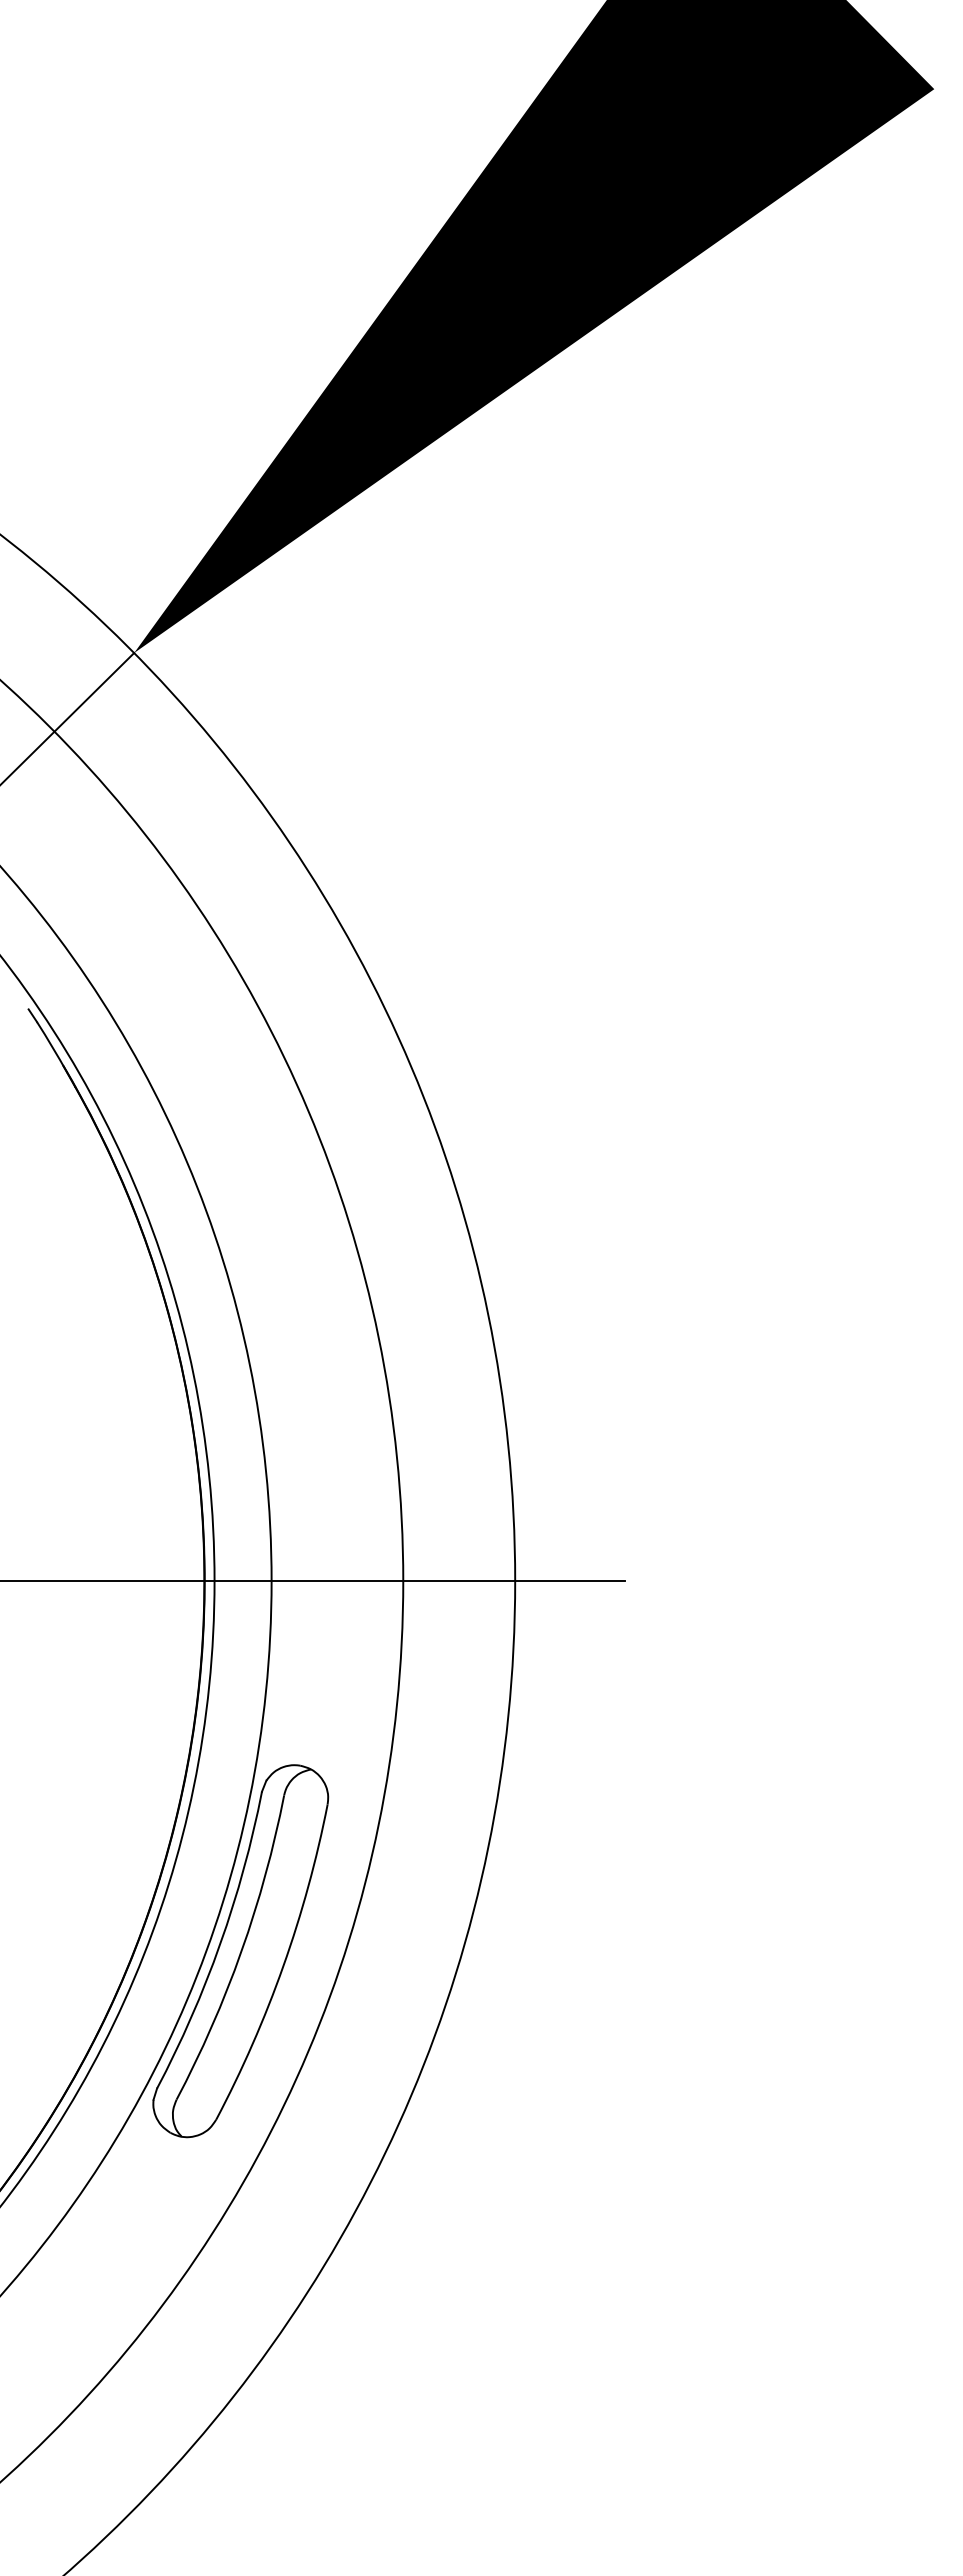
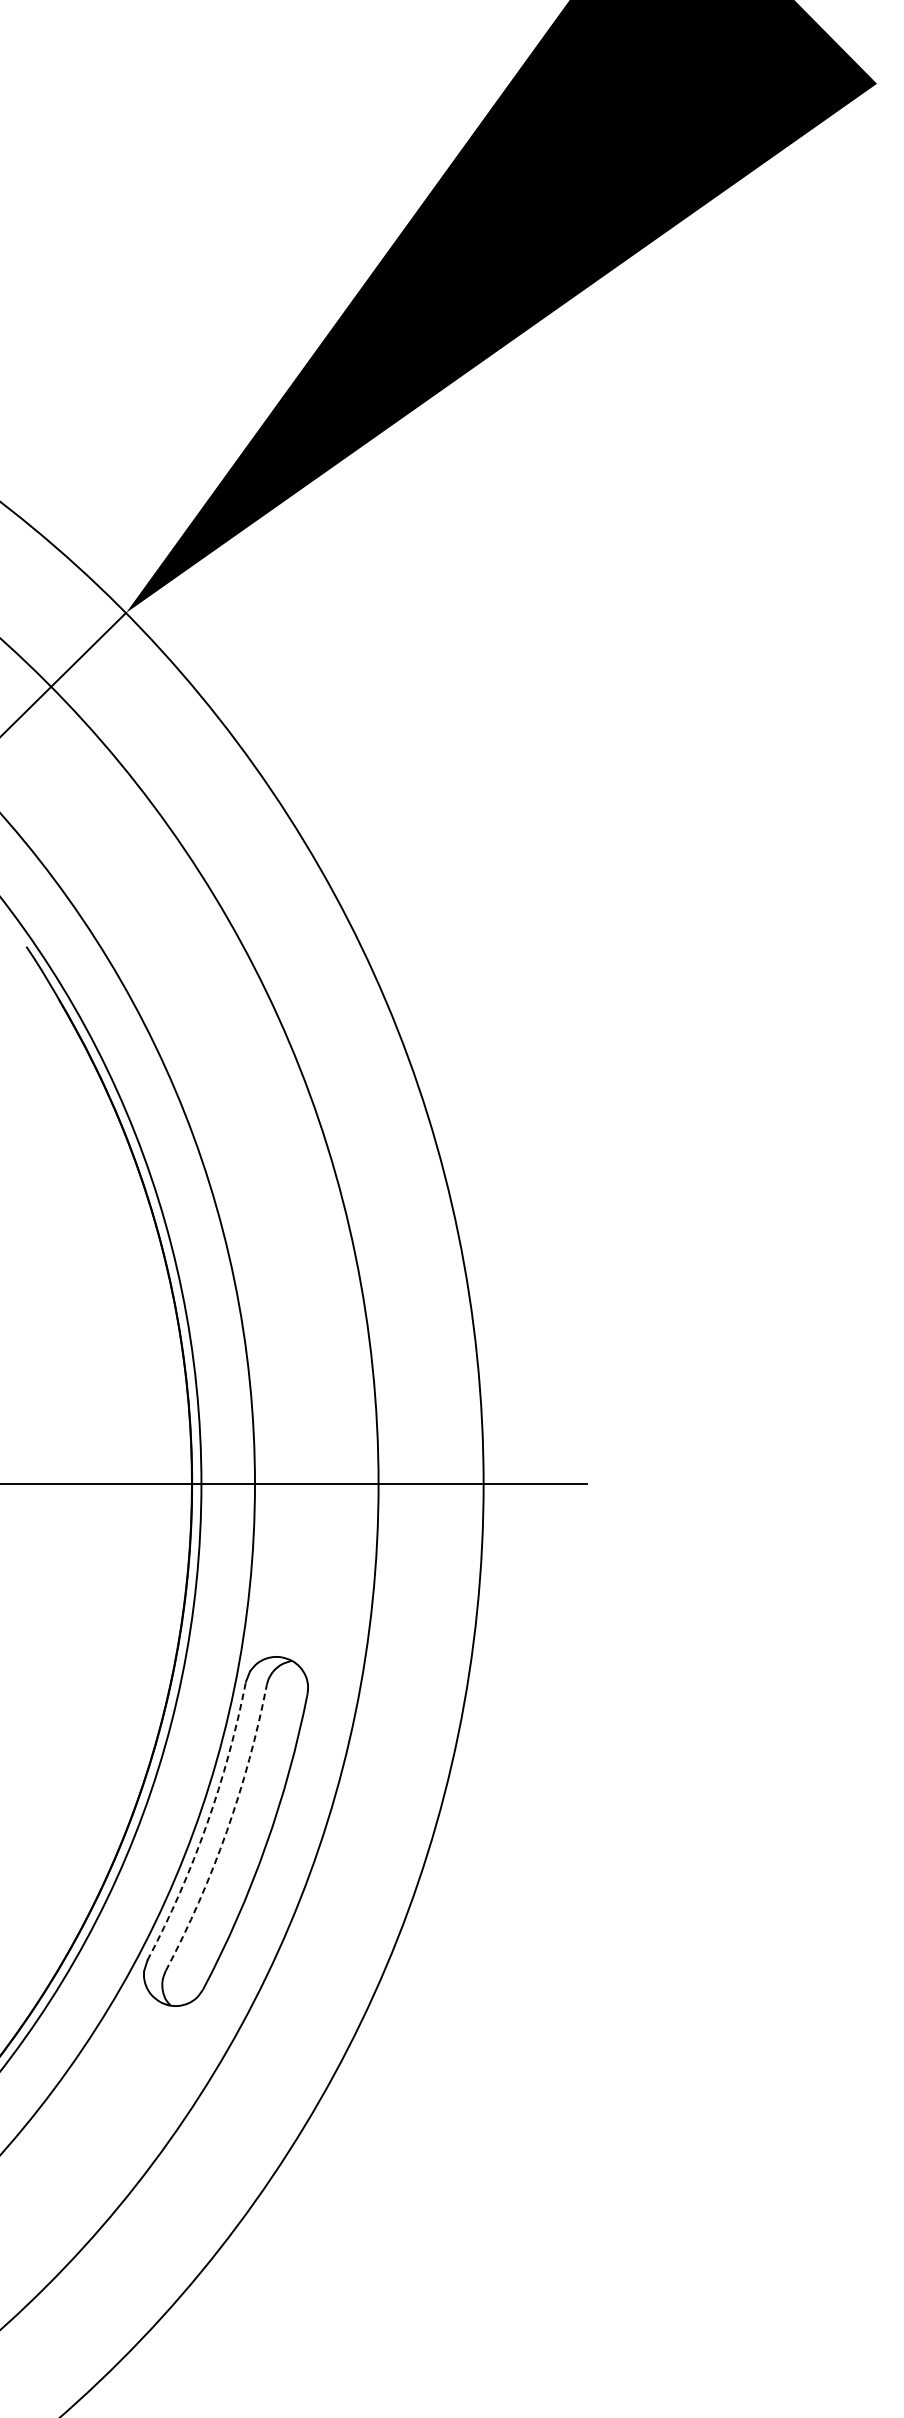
arc: (220, 1943) -> (207, 1824), solid -> dashed
arc: (241, 1951) -> (226, 1831), solid -> dashed

